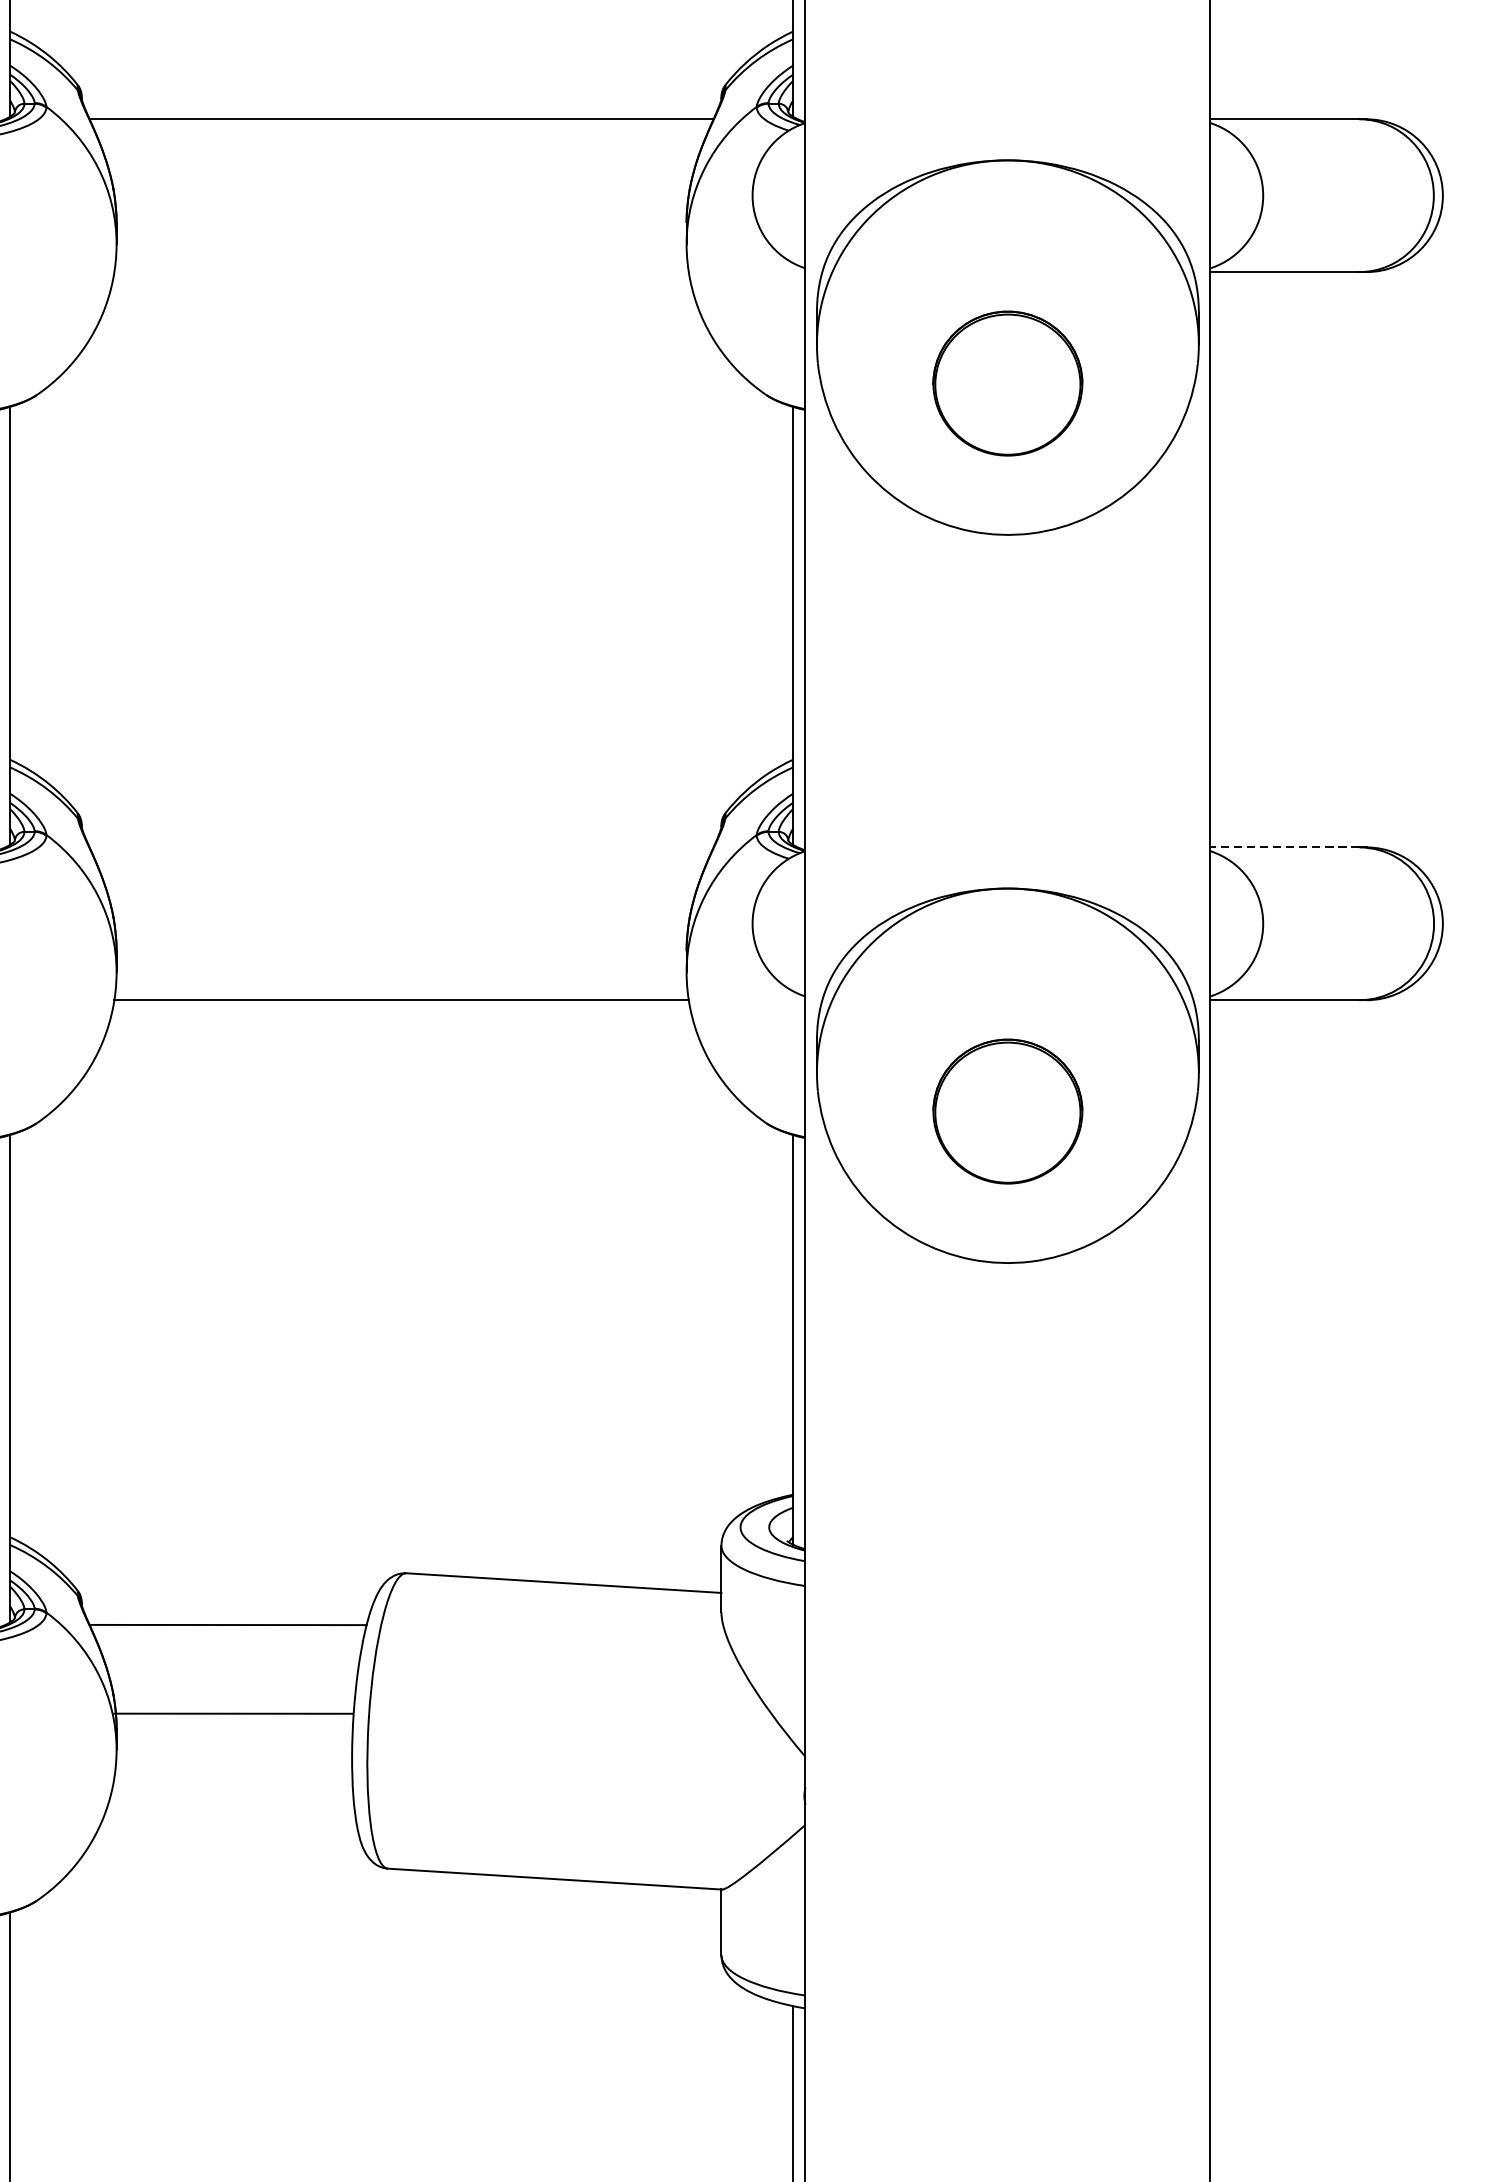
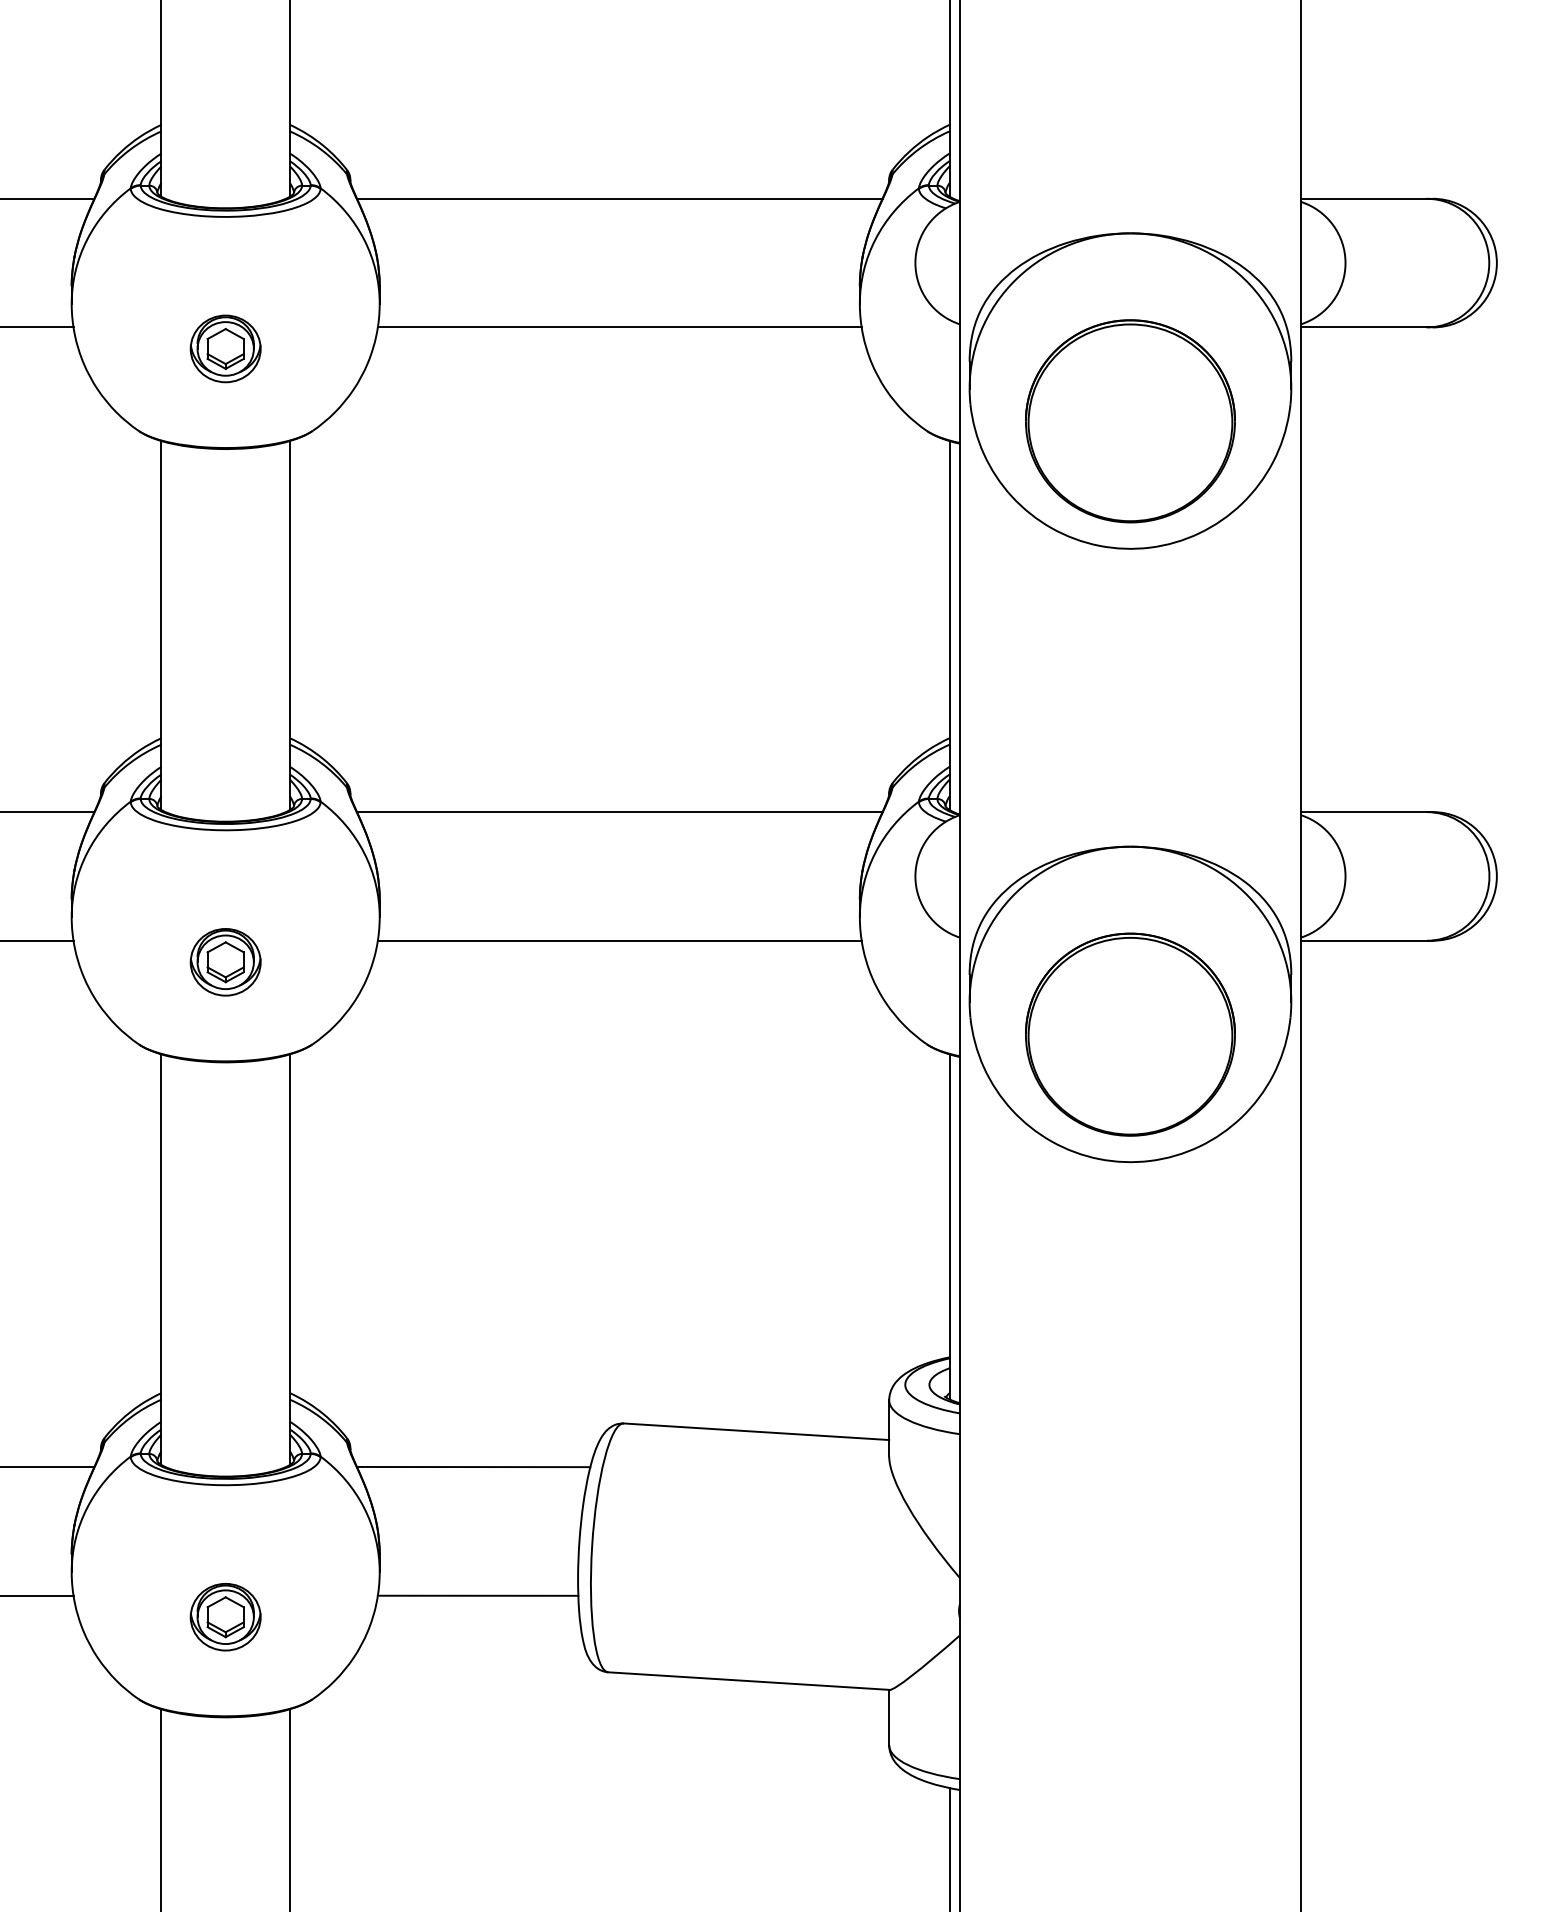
line: (401, 272) -> (619, 327), added
part: (1007, 383) -> (1130, 421), size x1.67
line: (401, 847) -> (619, 812), added
line: (1284, 847) -> (1363, 812), dashed -> solid
part: (1007, 1111) -> (1130, 1034), size x1.67
line: (232, 1713) -> (477, 1595), moved

